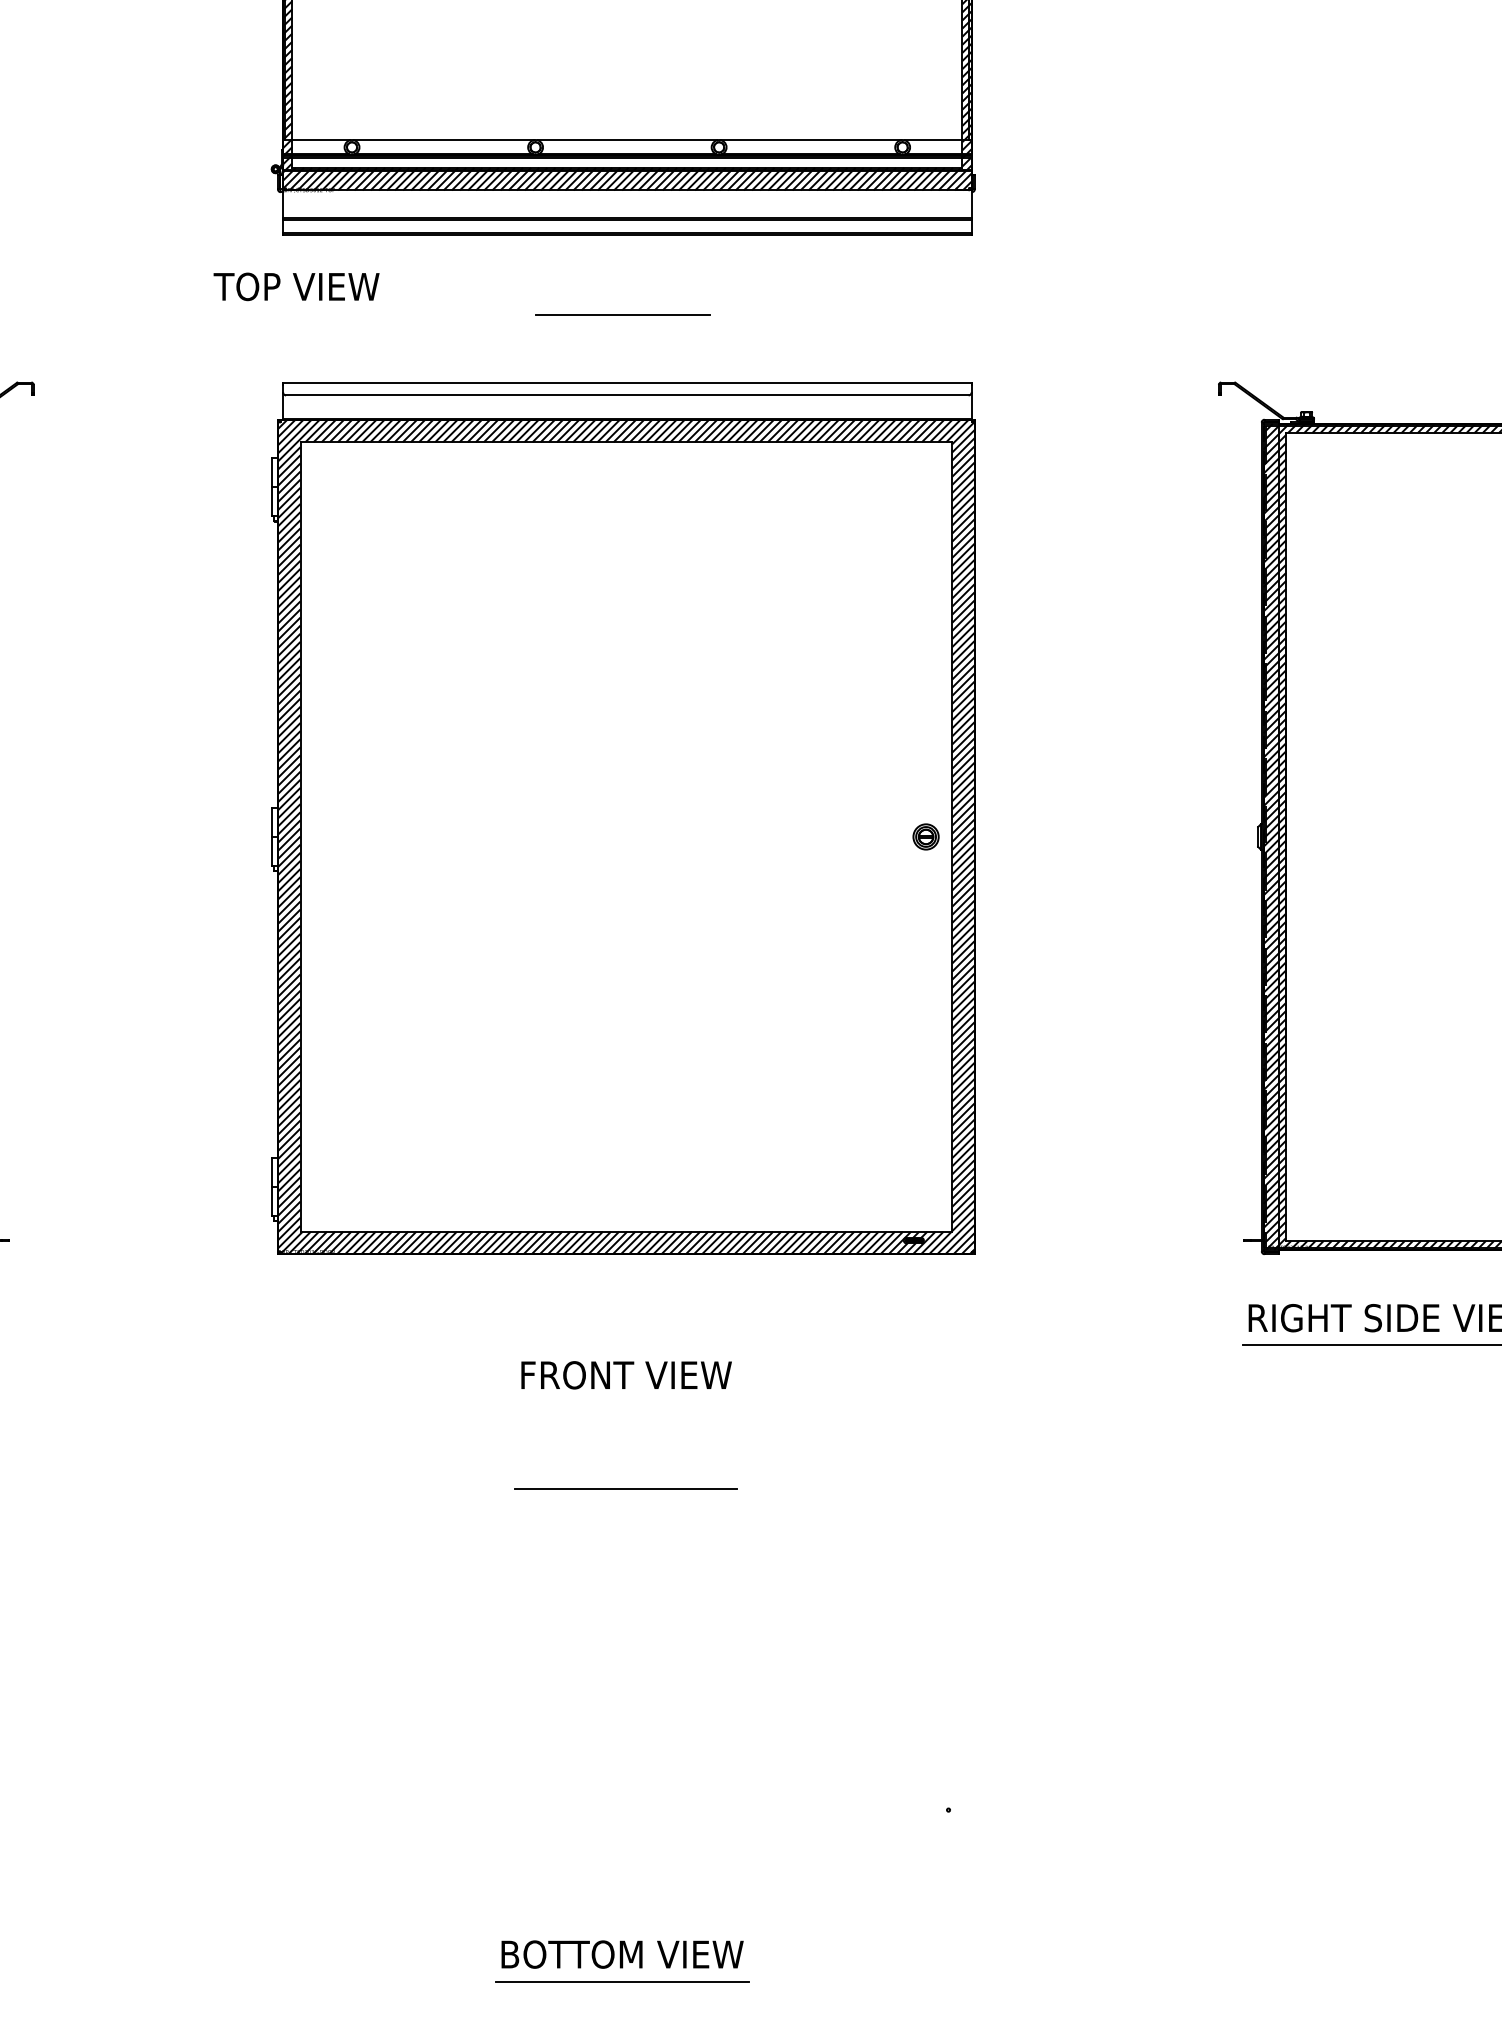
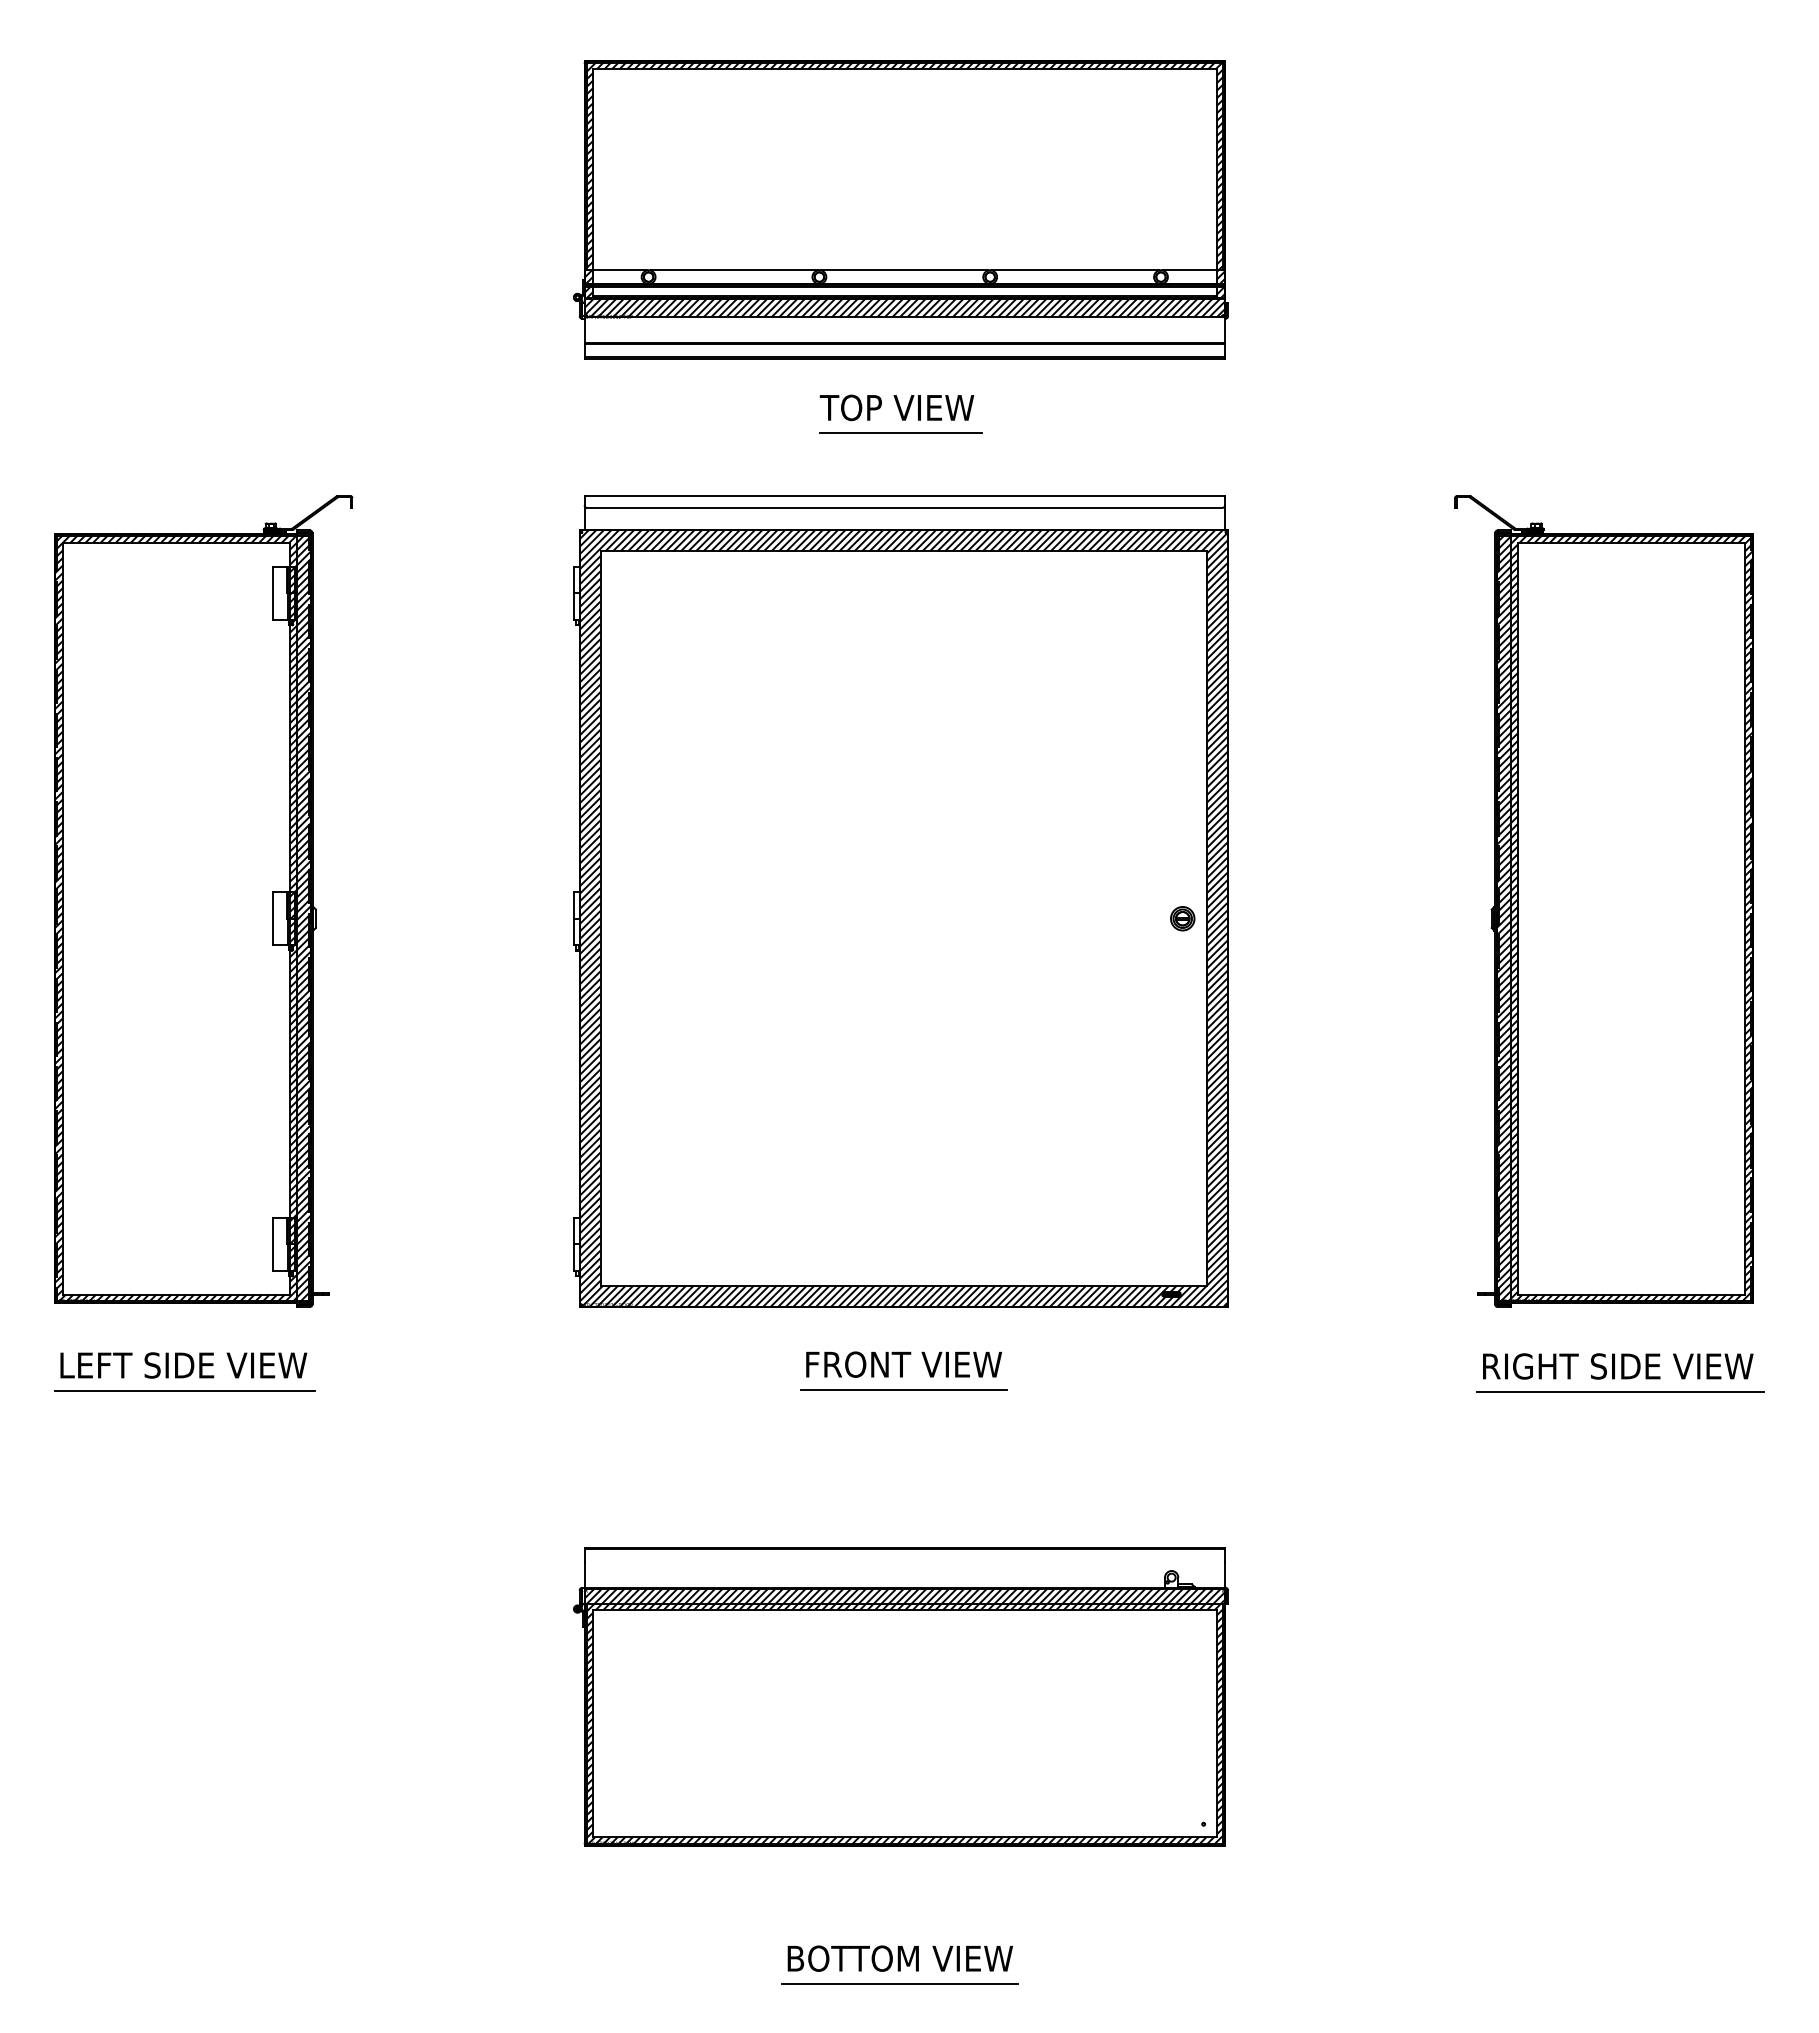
text: (296, 286) -> (896, 407), moved
text: (627, 1375) -> (904, 1364), moved
line: (625, 1487) -> (903, 1389), moved
part: (622, 1672) -> (900, 1696), added

